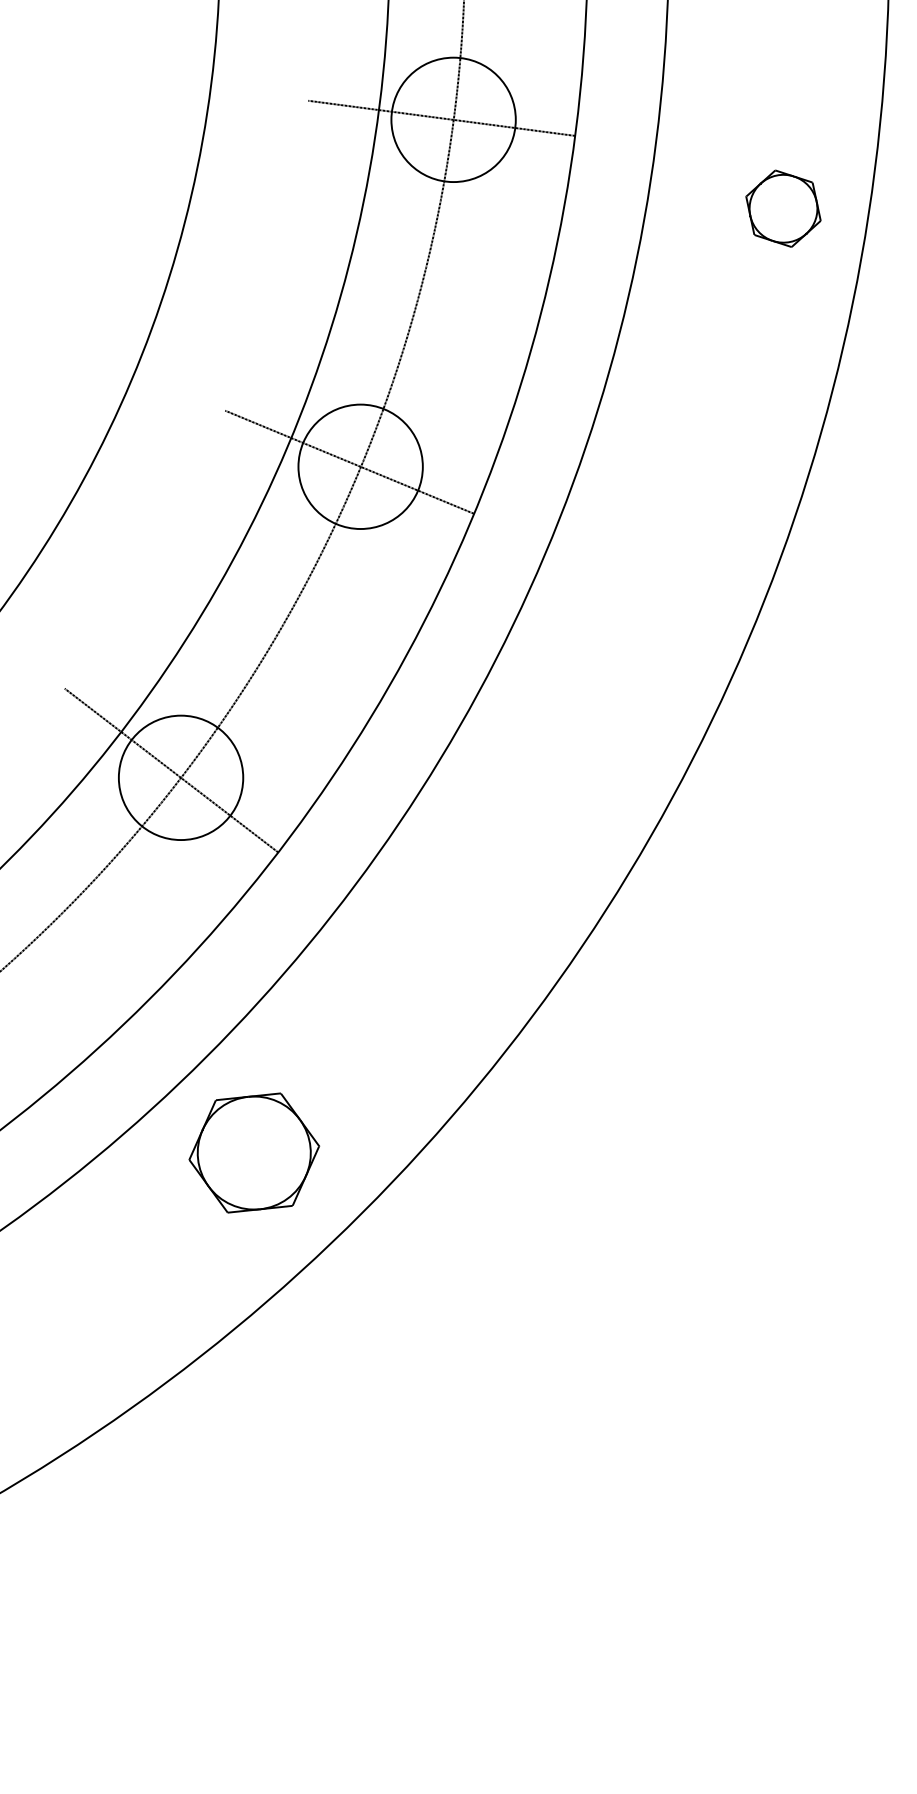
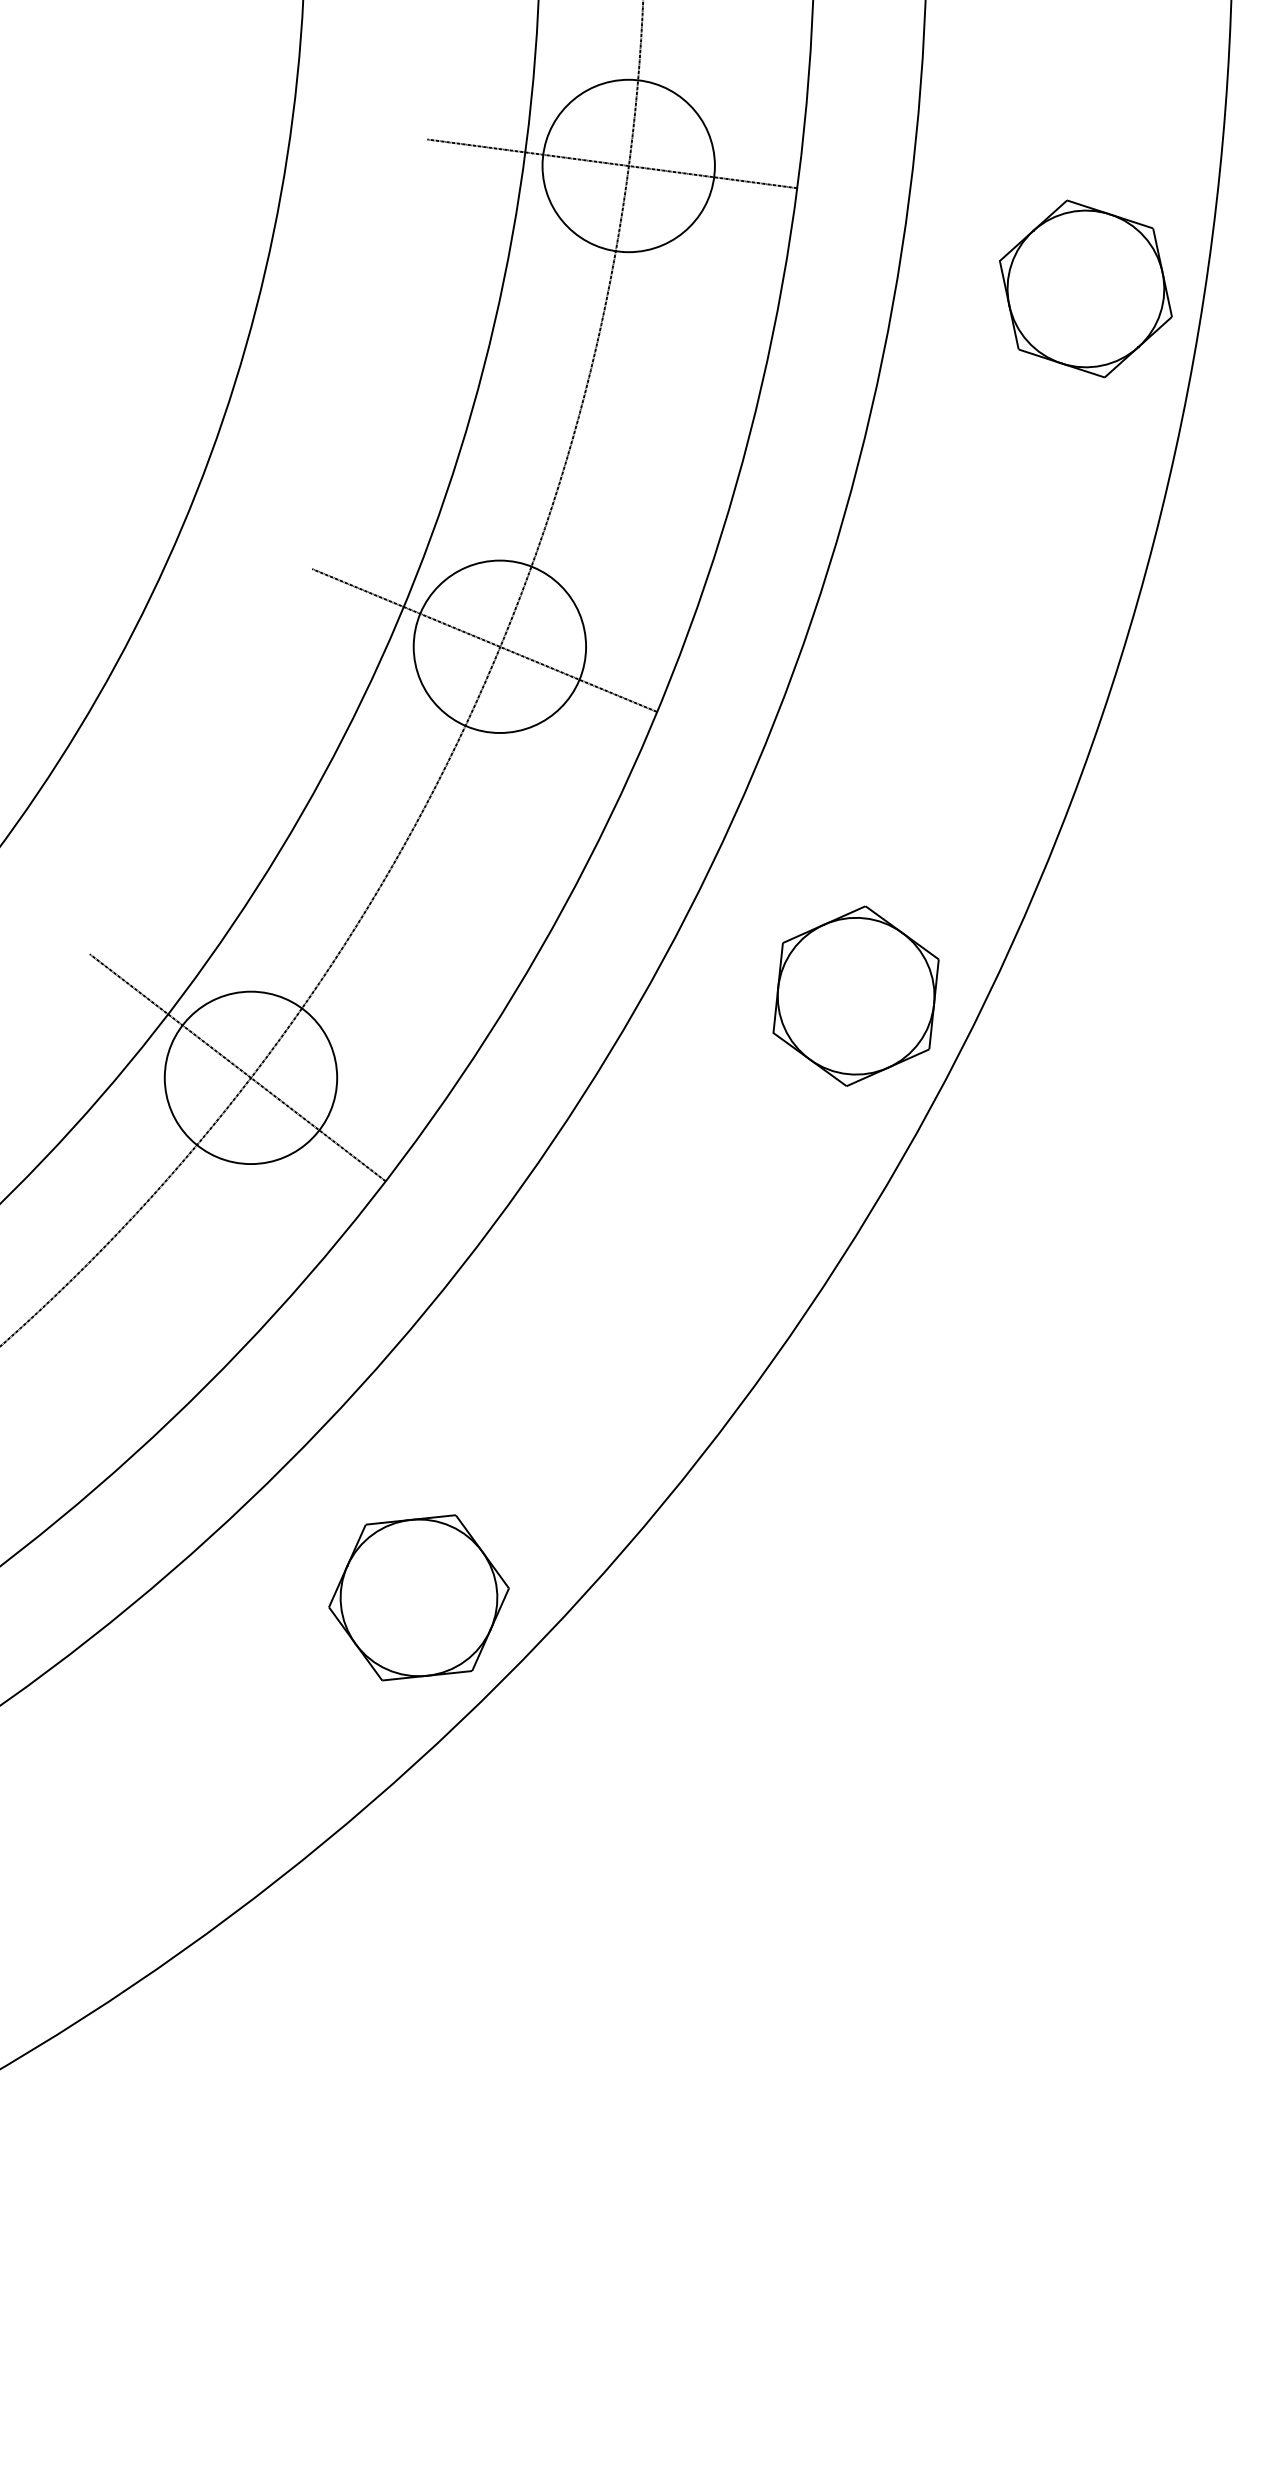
part: (783, 208) -> (1085, 288), size x1.67
part: (617, 718) -> (855, 995), added
part: (254, 1152) -> (419, 1597), moved

